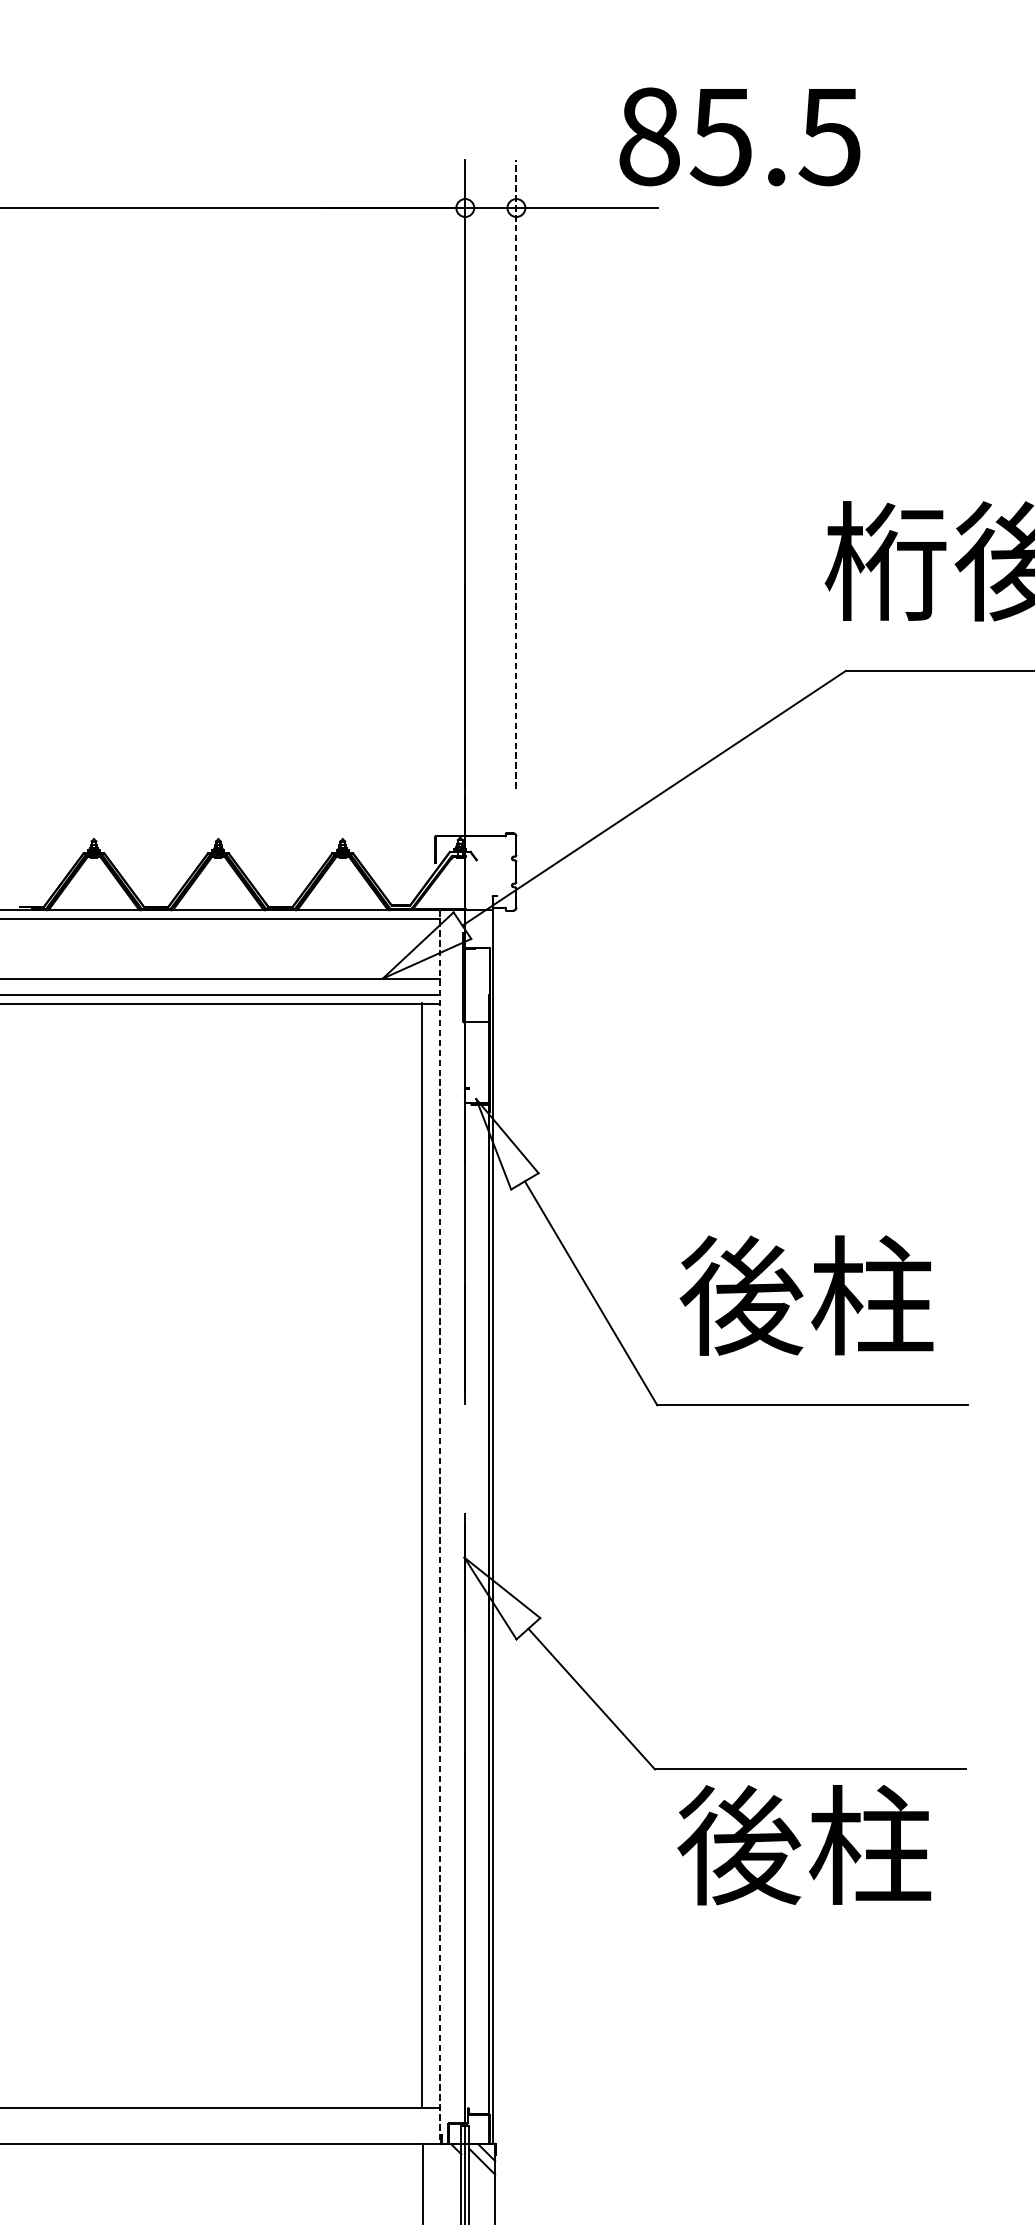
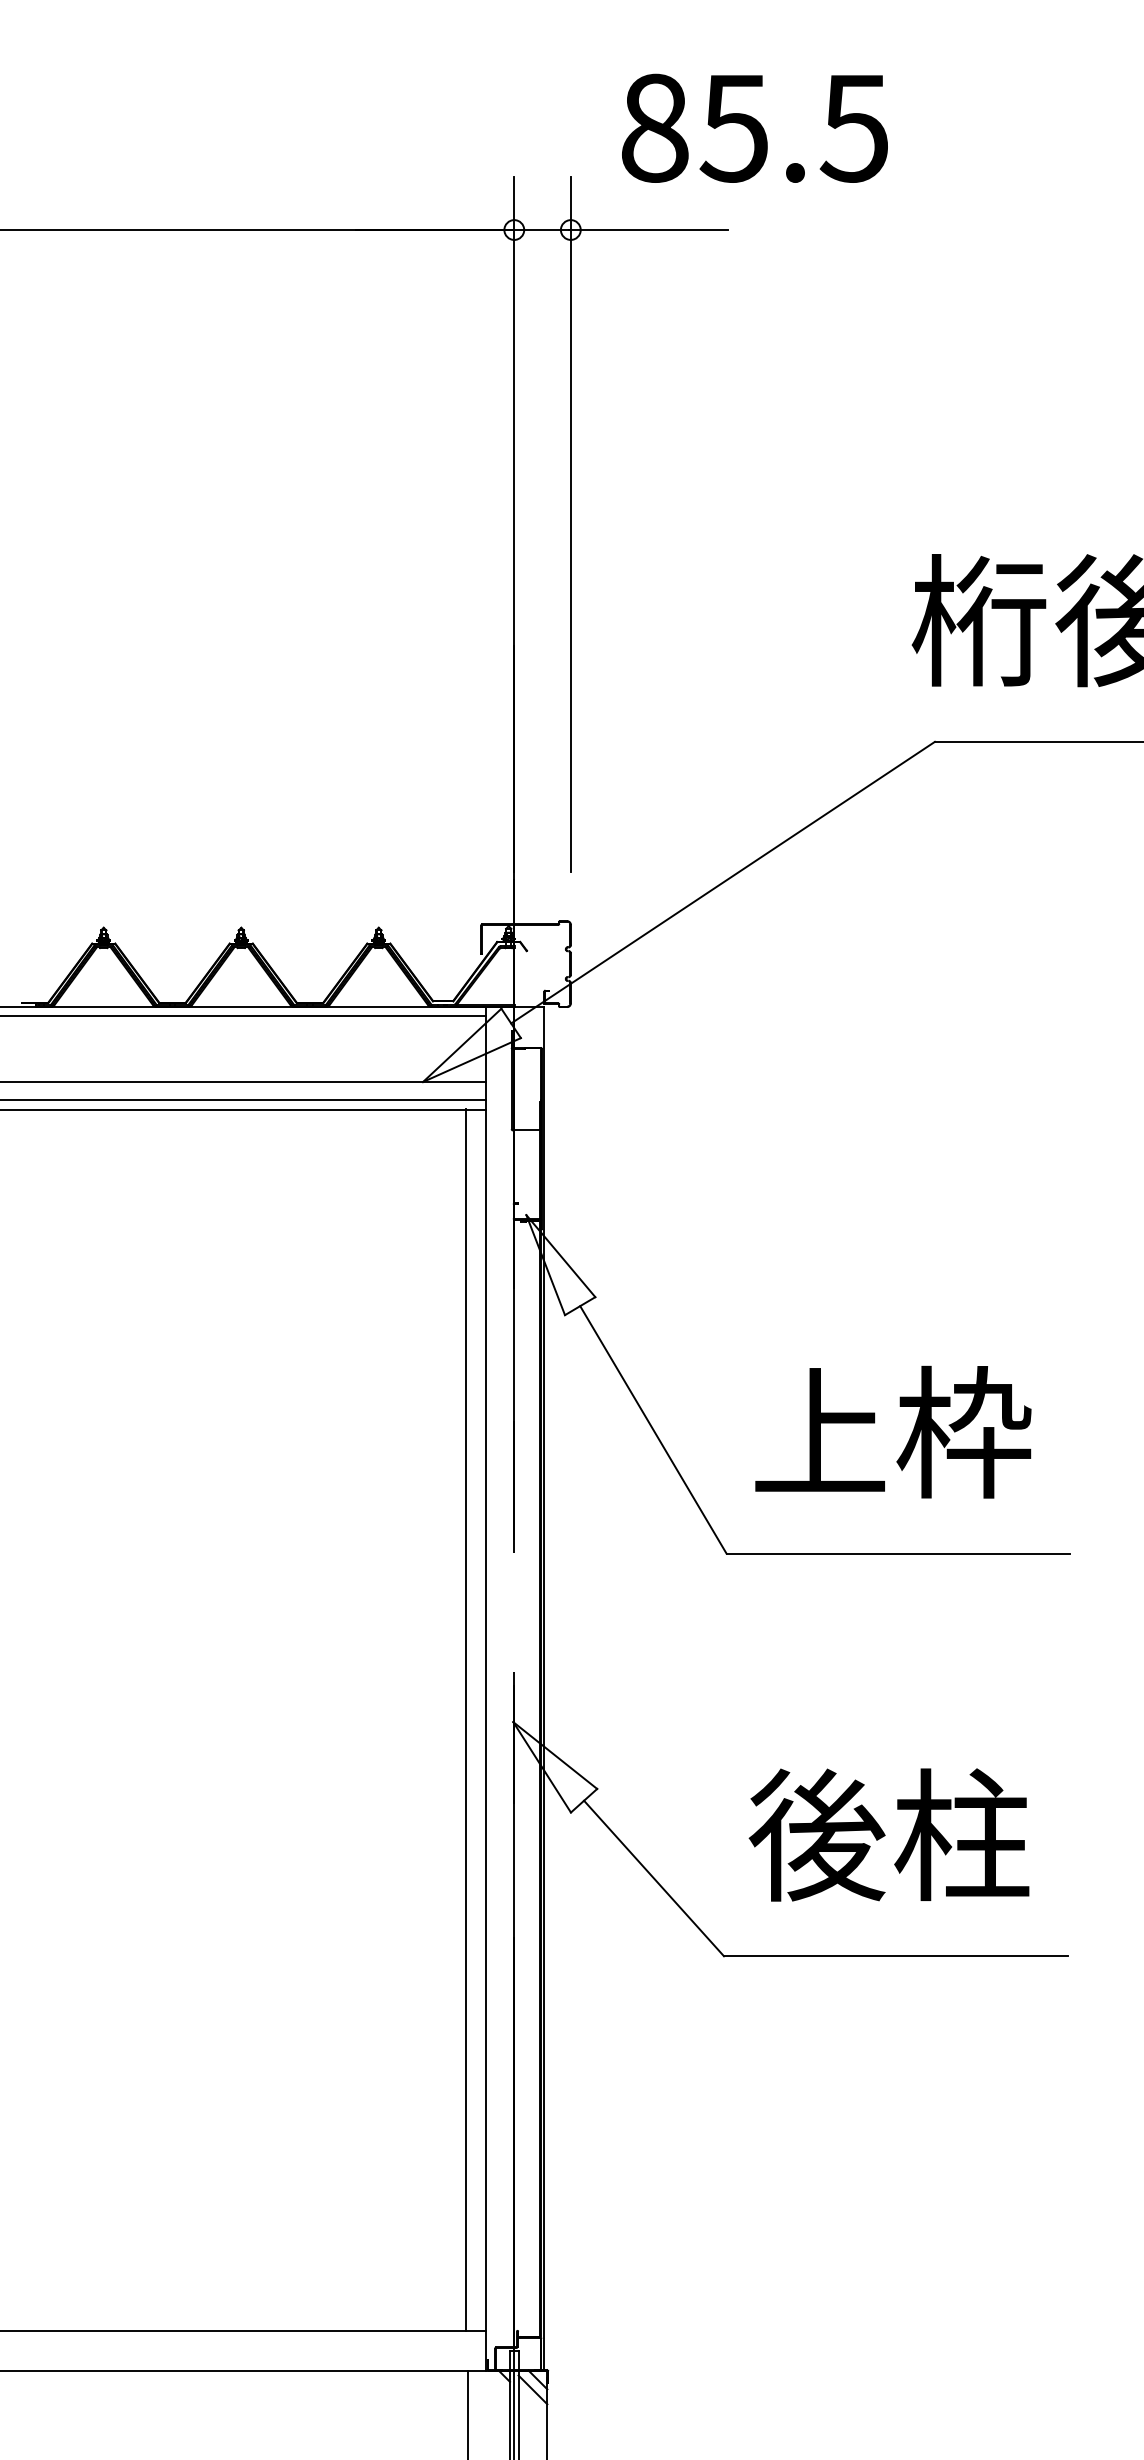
text: (739, 136) -> (754, 127), moved
line: (516, 474) -> (570, 524), dashed -> solid
text: (806, 1294) -> (891, 1431), 後柱 -> 上枠
line: (440, 1528) -> (486, 1689), dashed -> solid
text: (803, 1844) -> (888, 1834), moved

